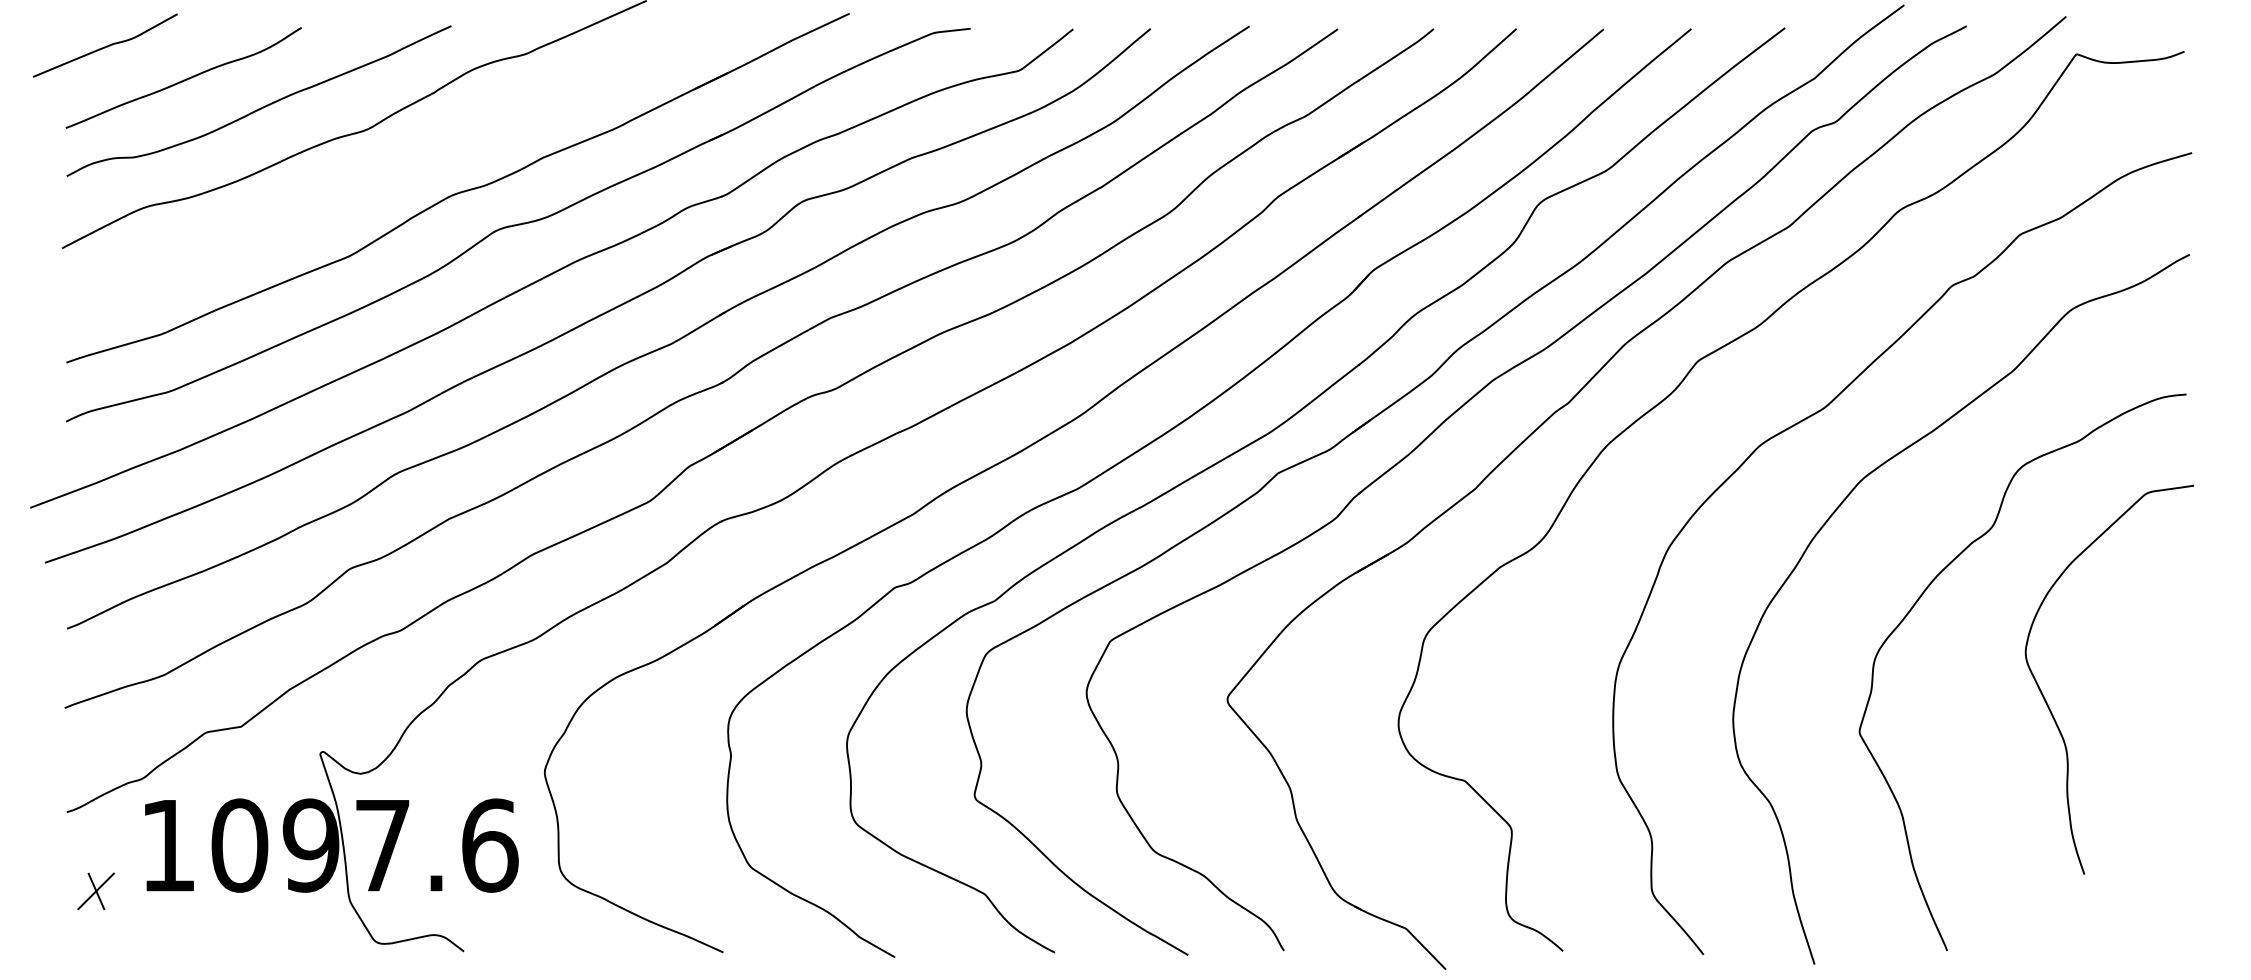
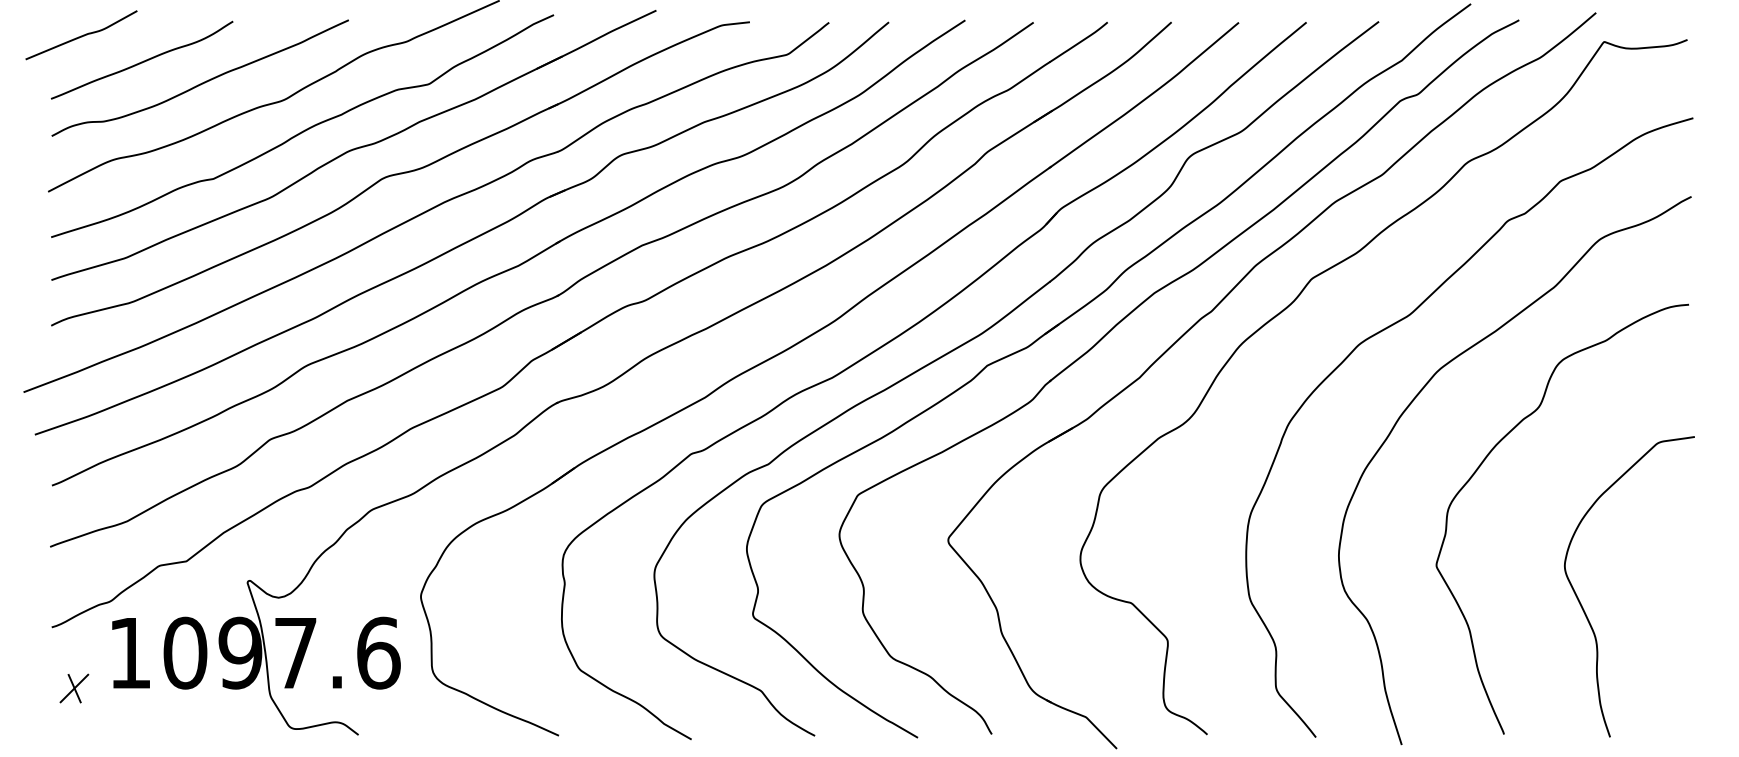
curve: (393, 168) -> (304, 130), added
curve: (2050, 708) -> (1583, 609), moved

